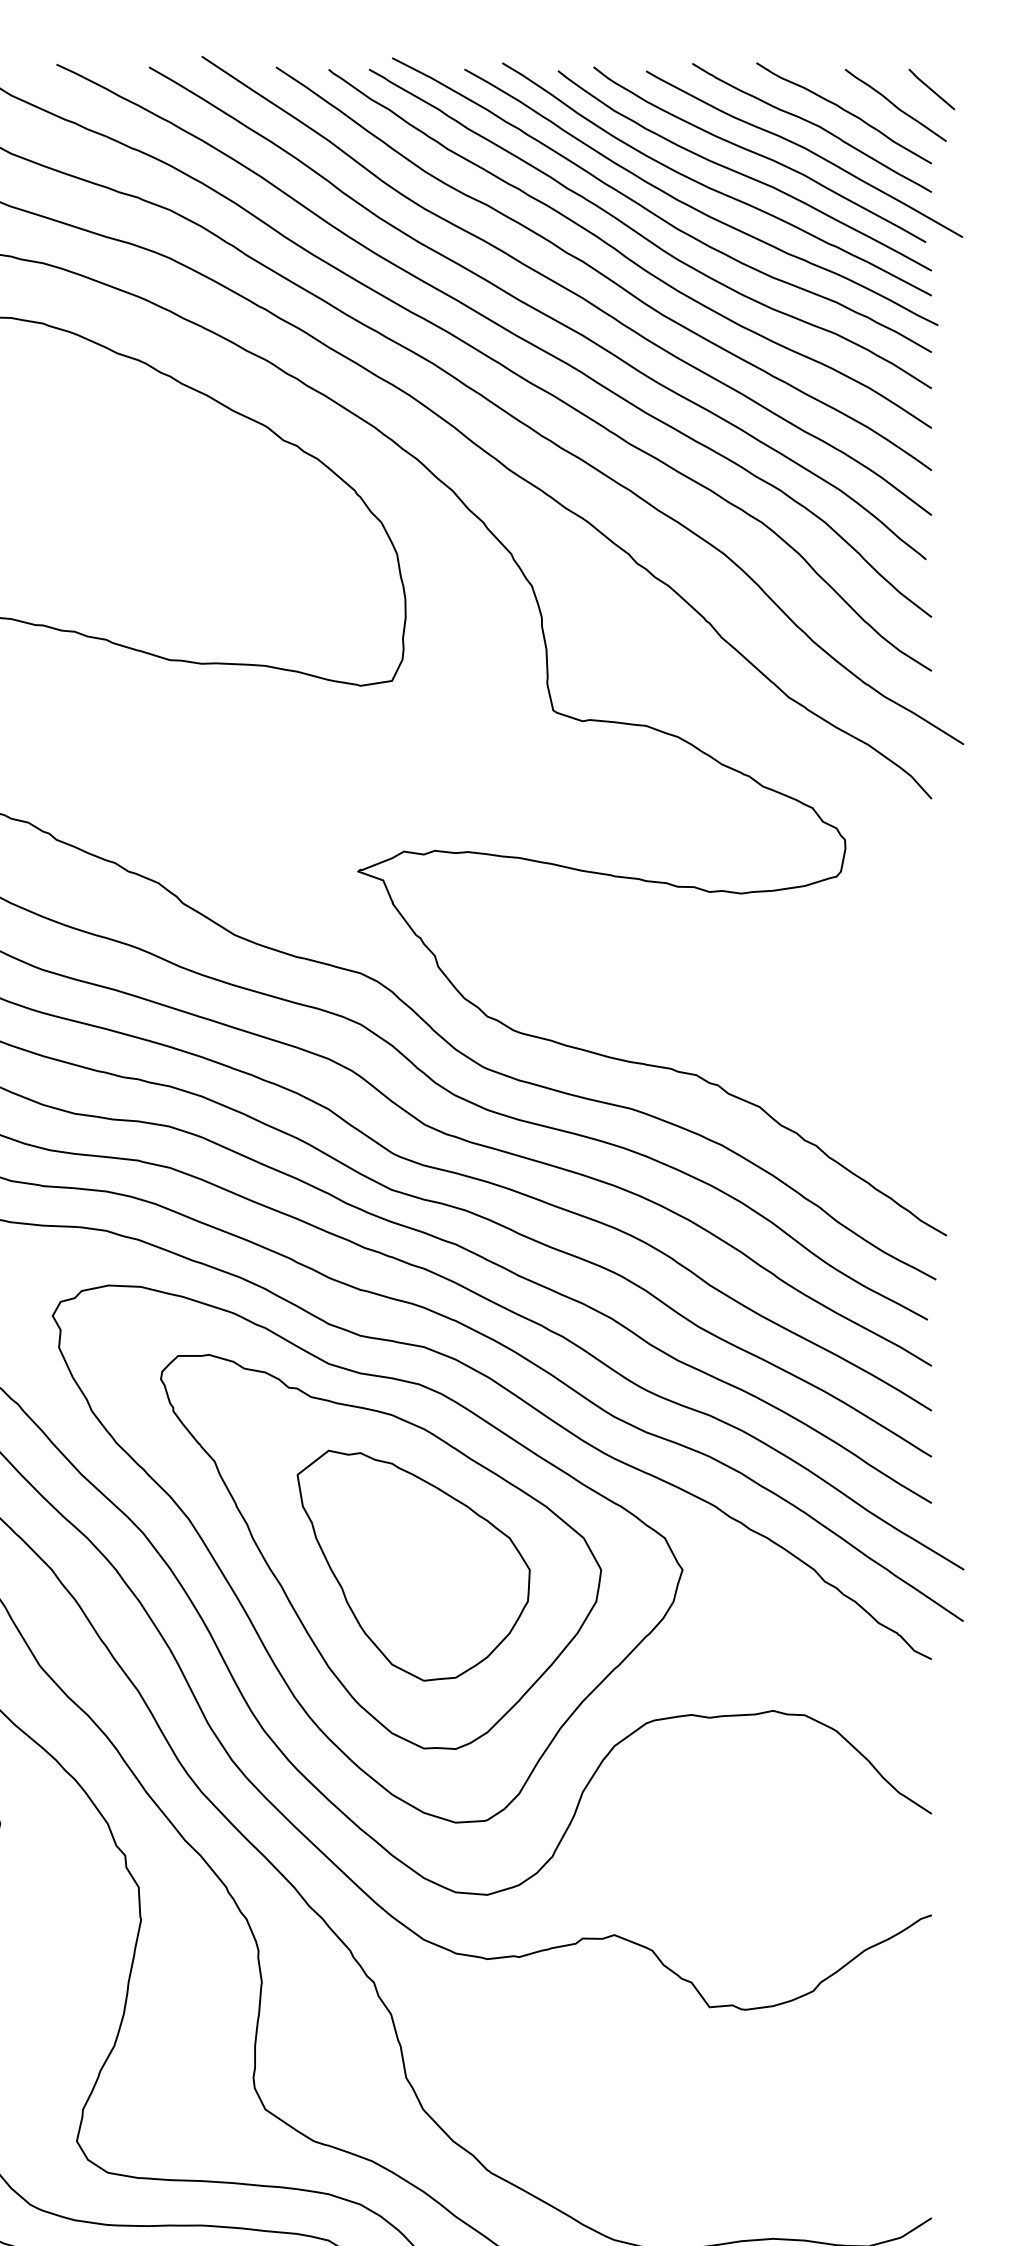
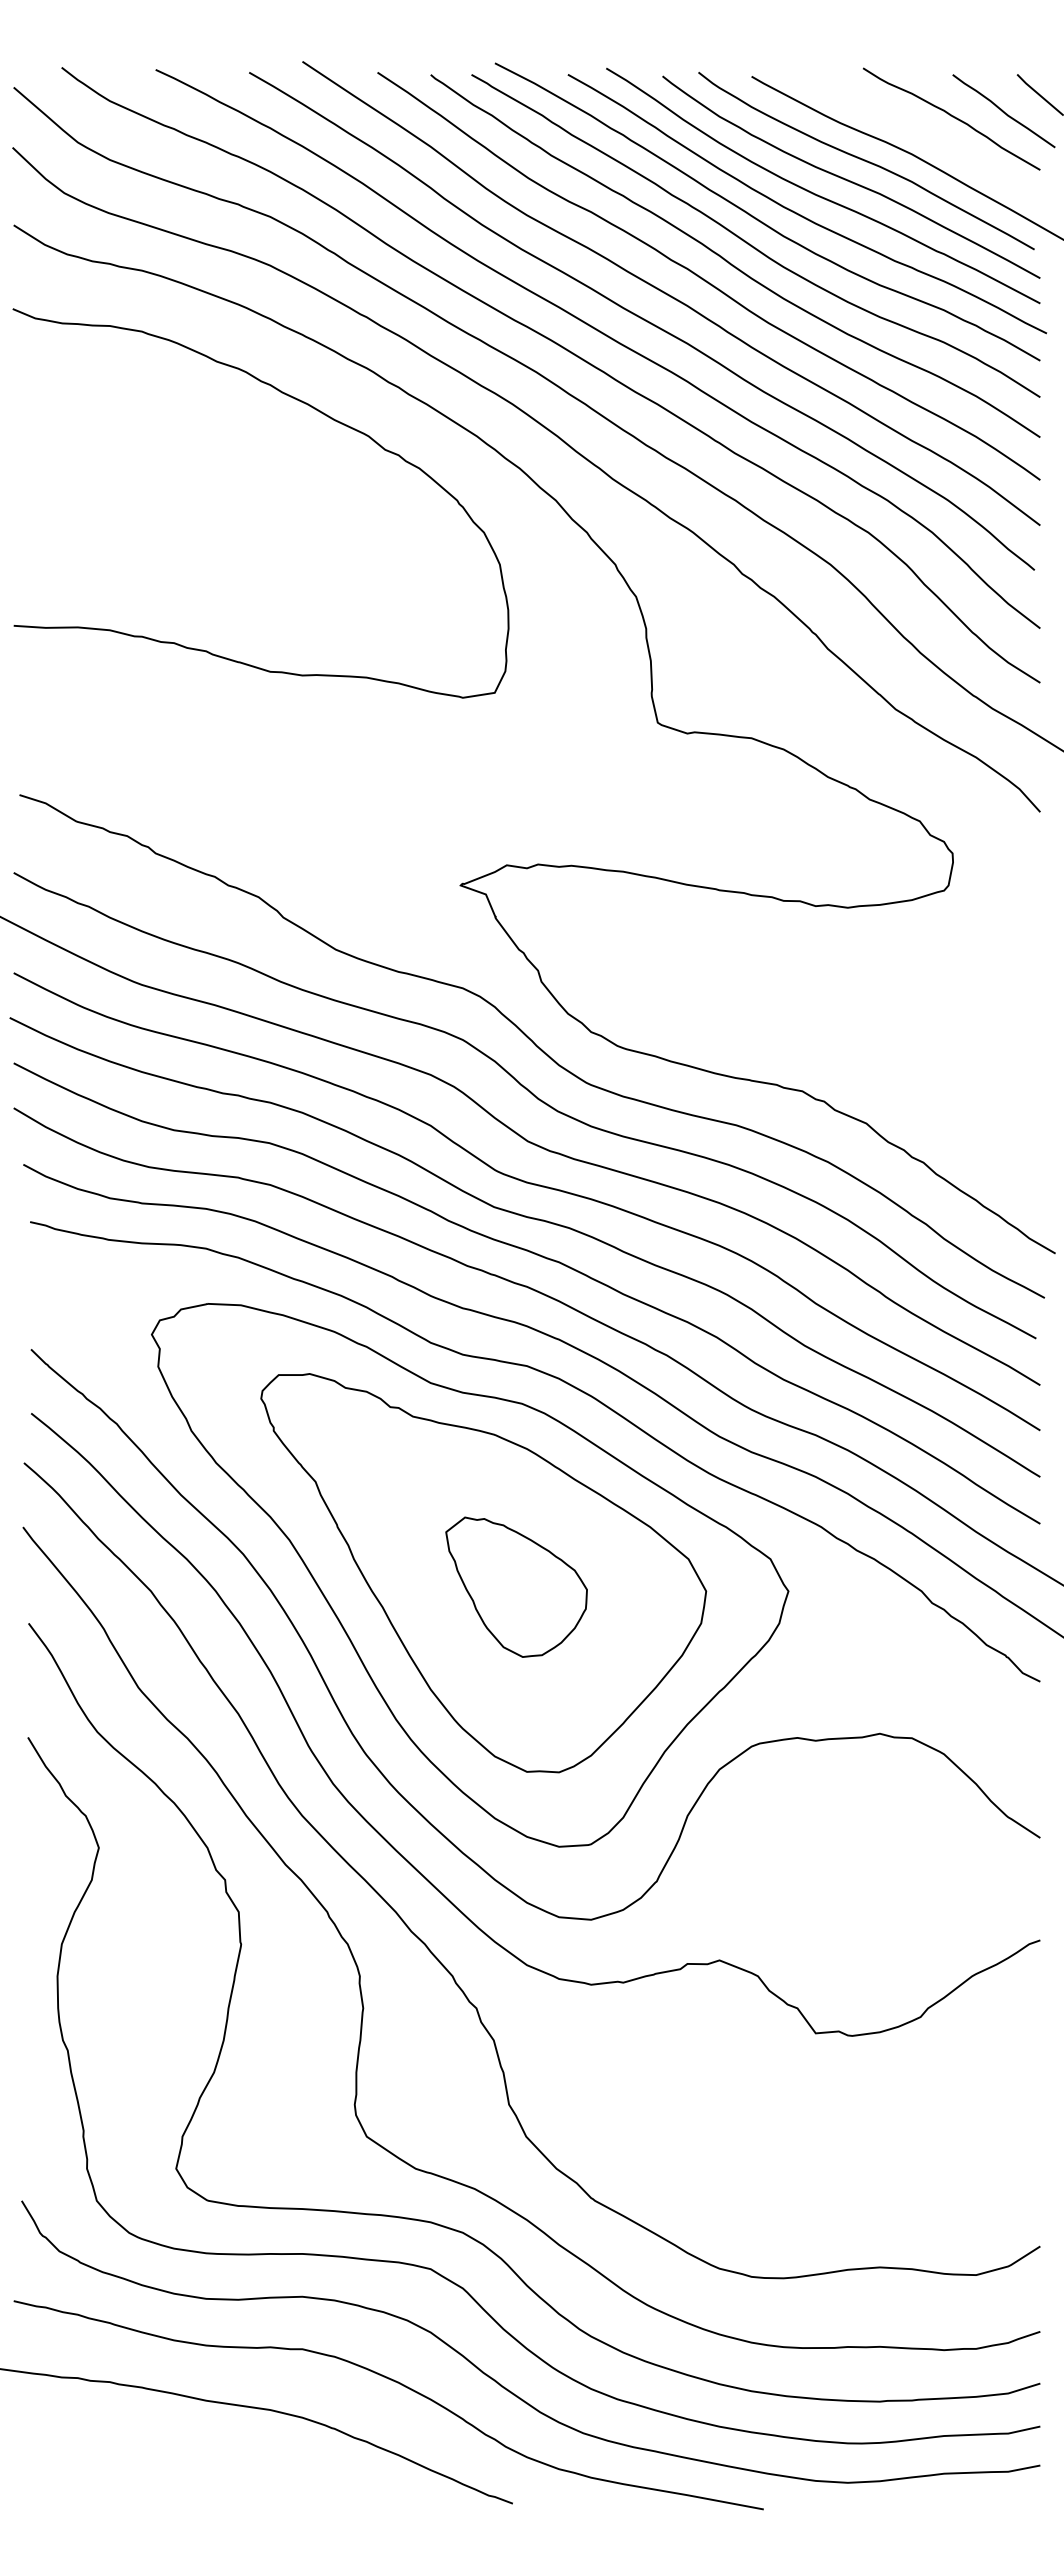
curve: (814, 125) -> (921, 131), removed
part: (413, 1566) -> (516, 1587), size x0.6

